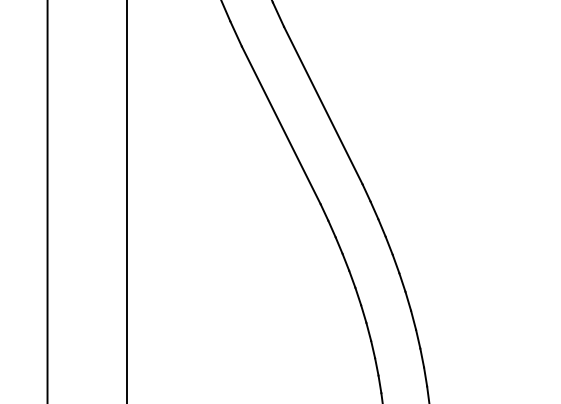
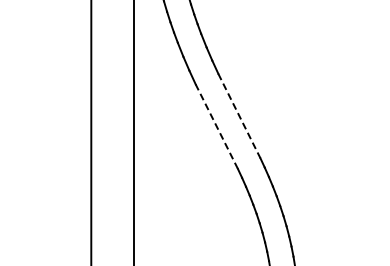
line: (323, 106) -> (239, 116), solid -> dashed
line: (280, 125) -> (216, 126), solid -> dashed

